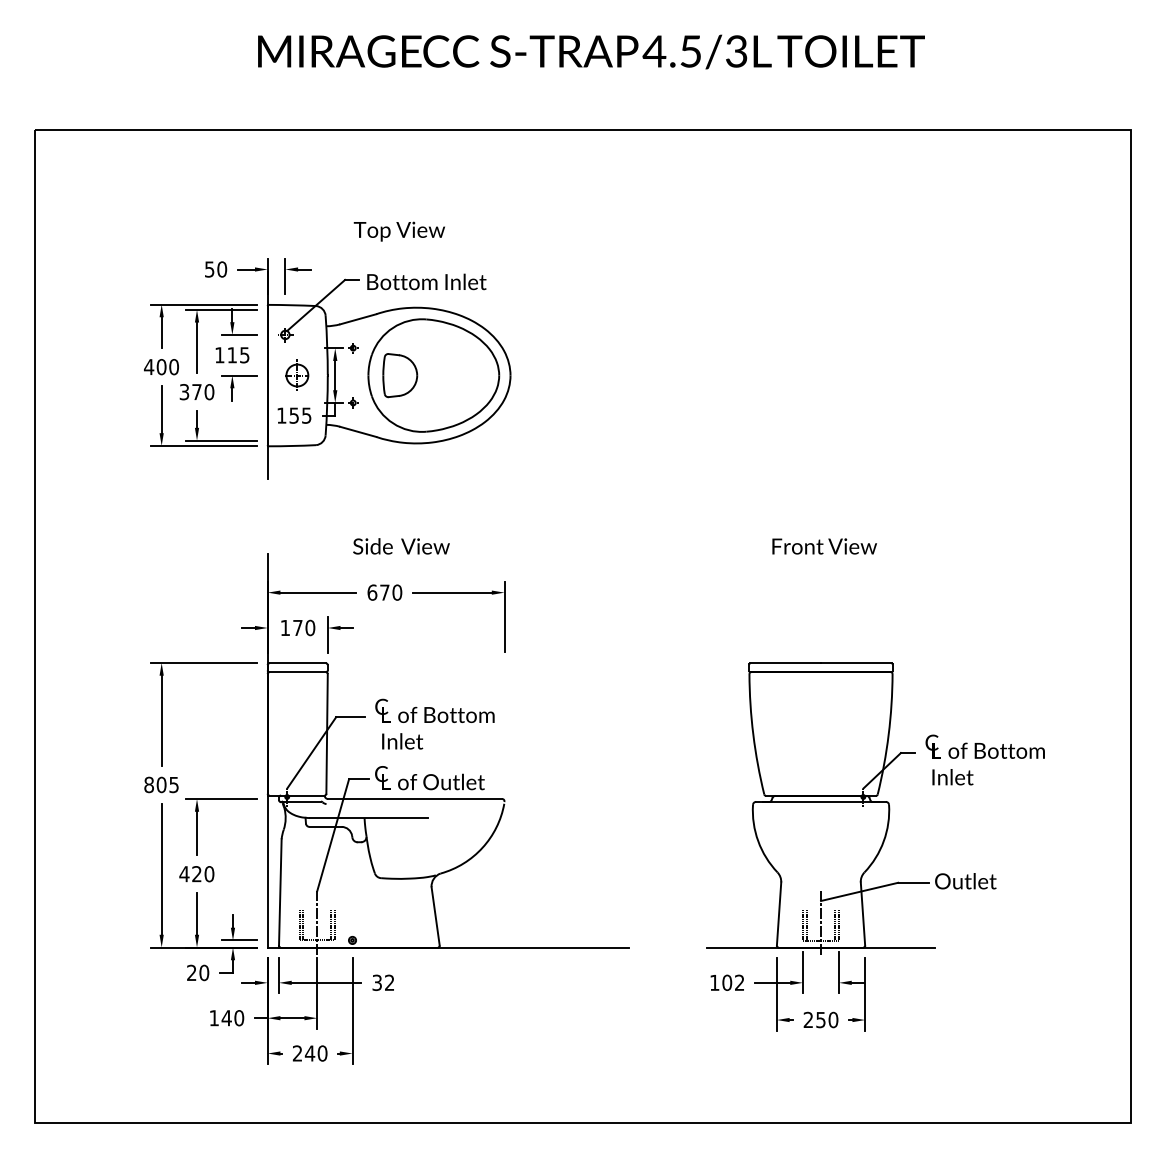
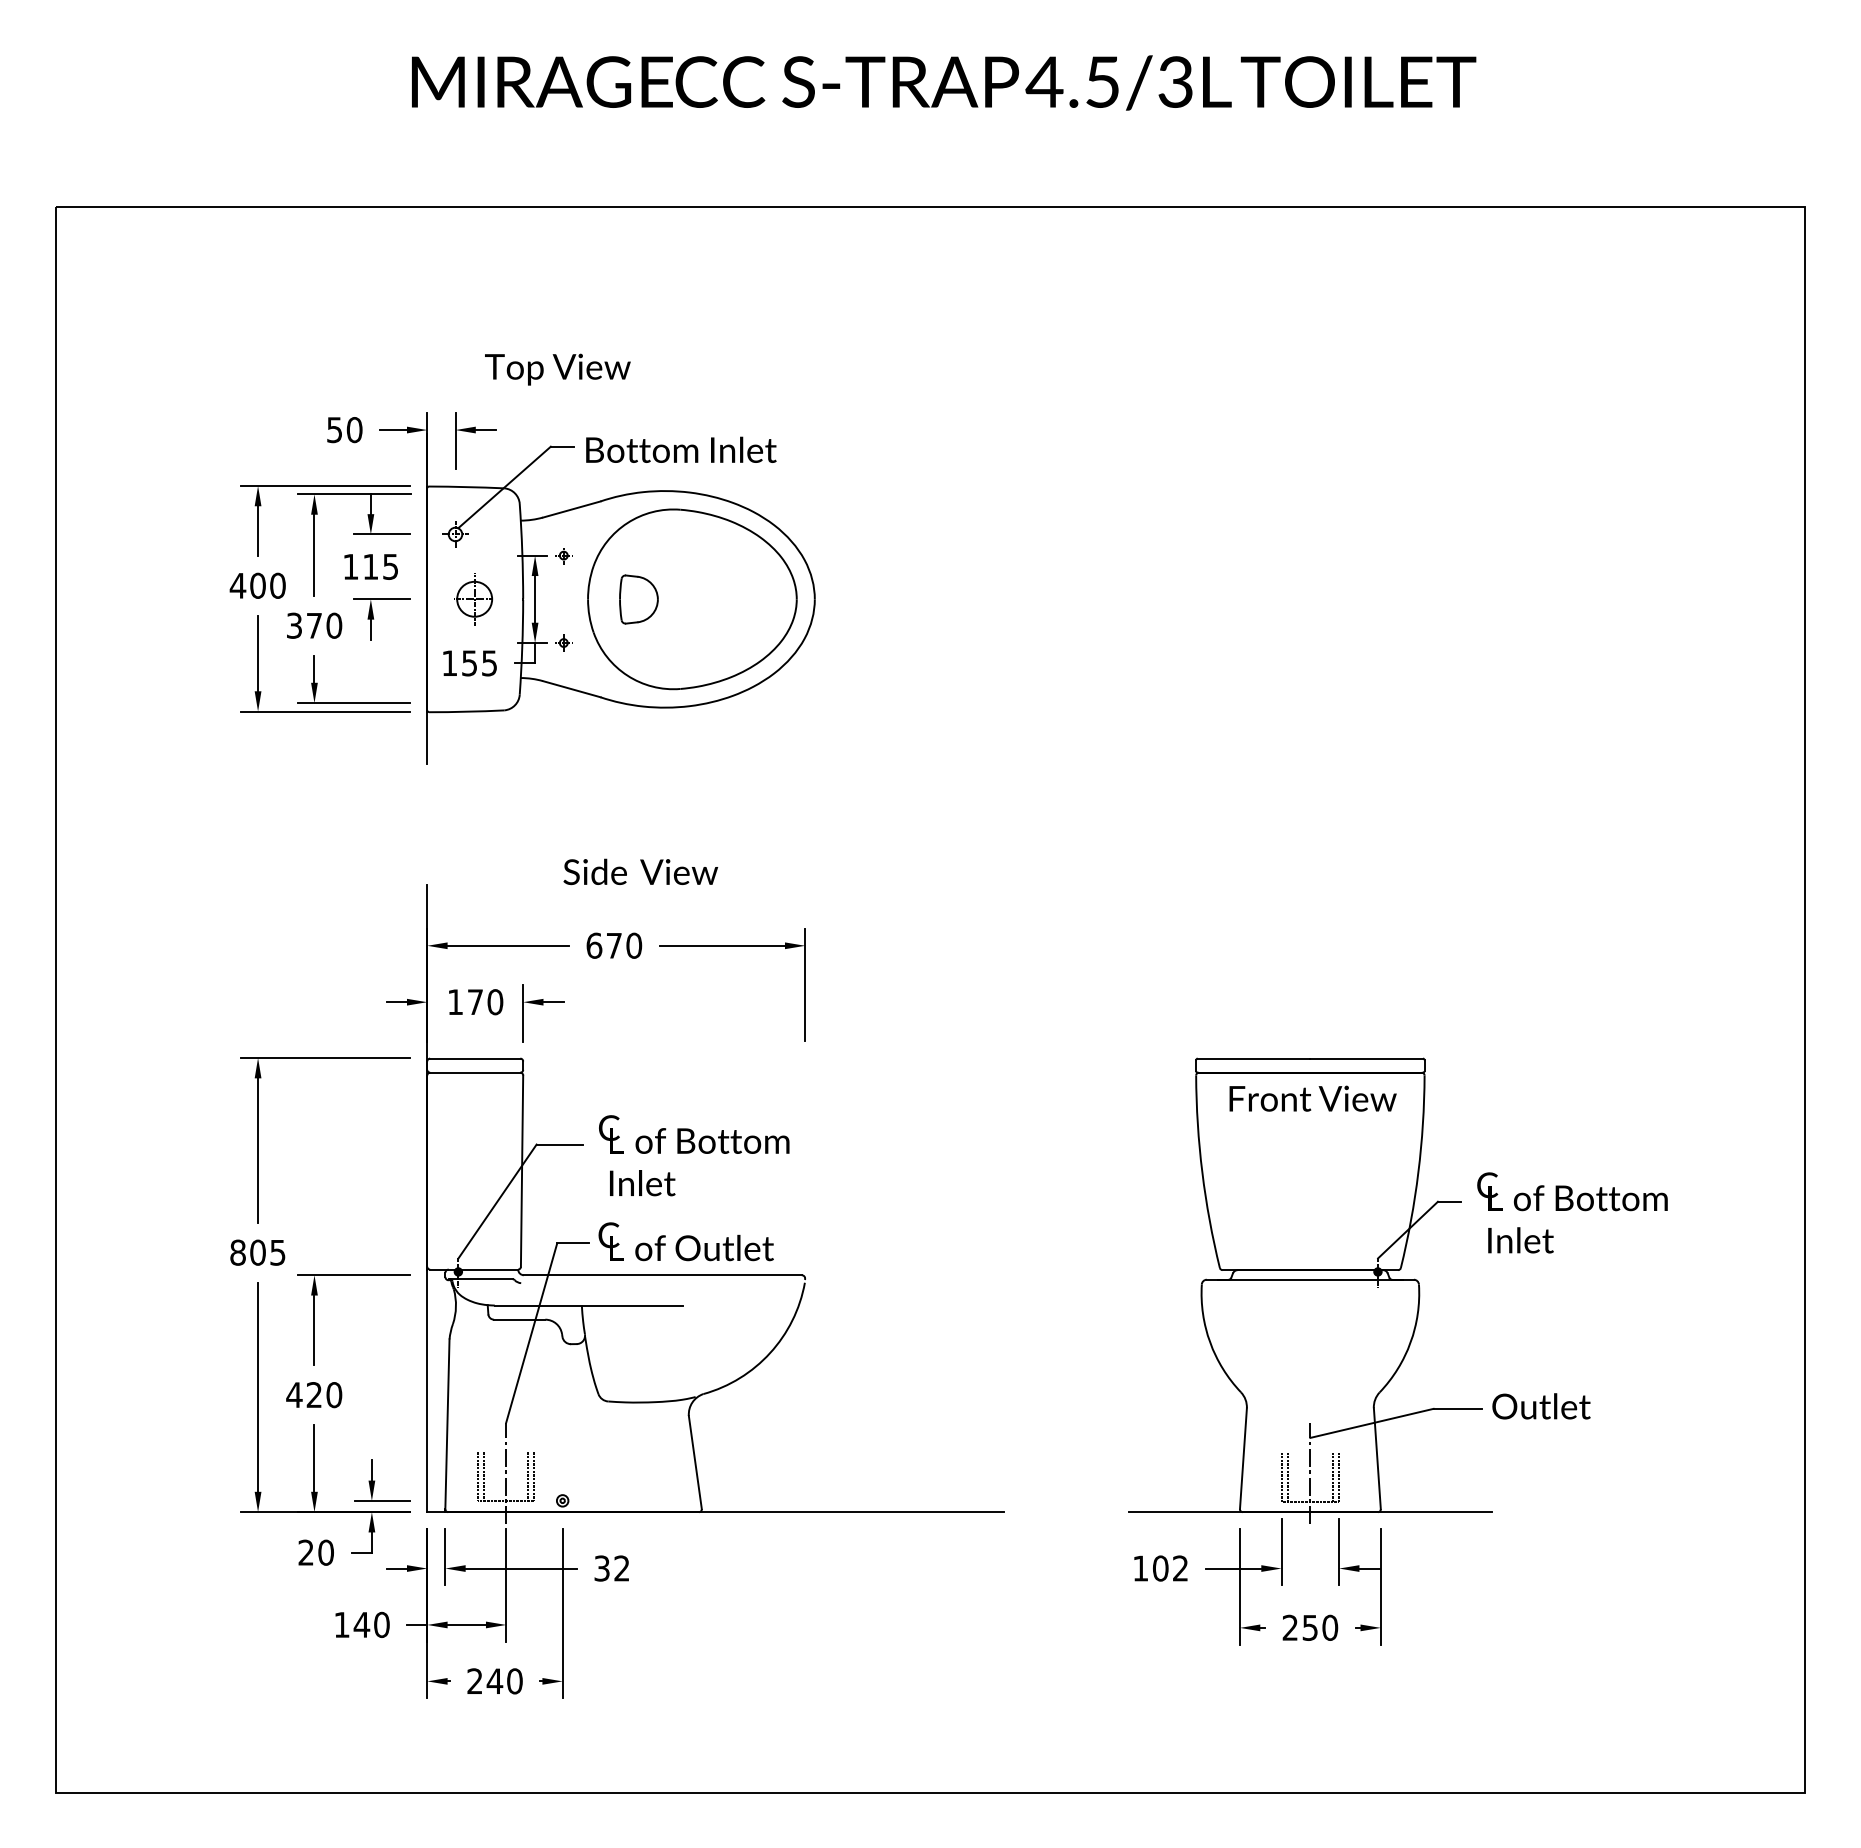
text: (398, 231) -> (556, 369), moved
part: (400, 375) -> (639, 599), size x0.7
text: (824, 546) -> (1312, 1098), moved

